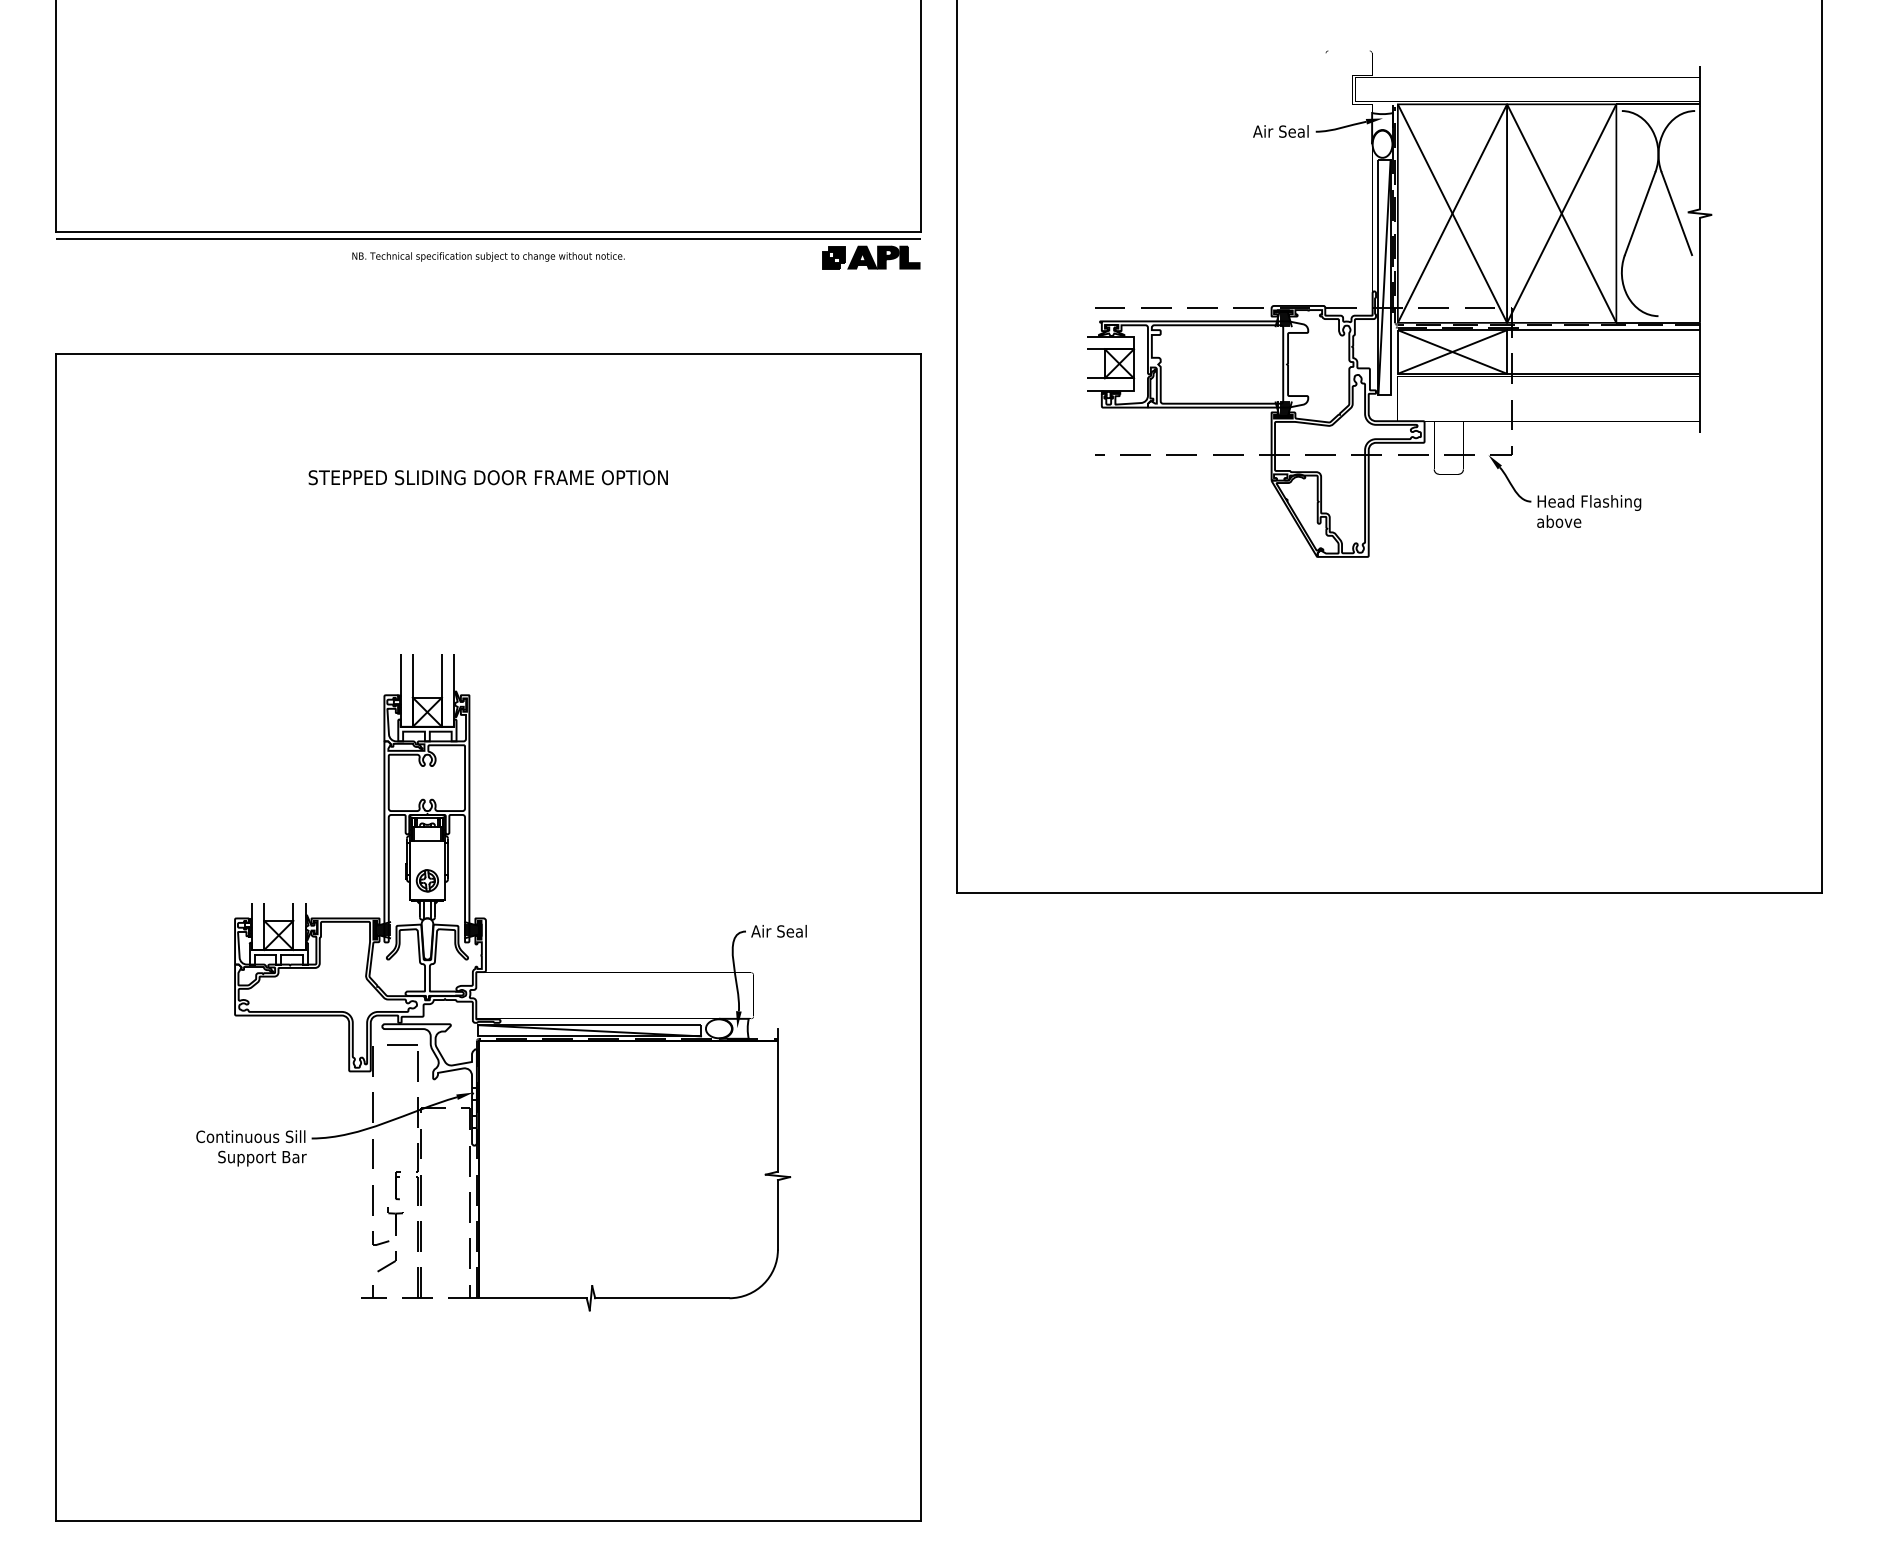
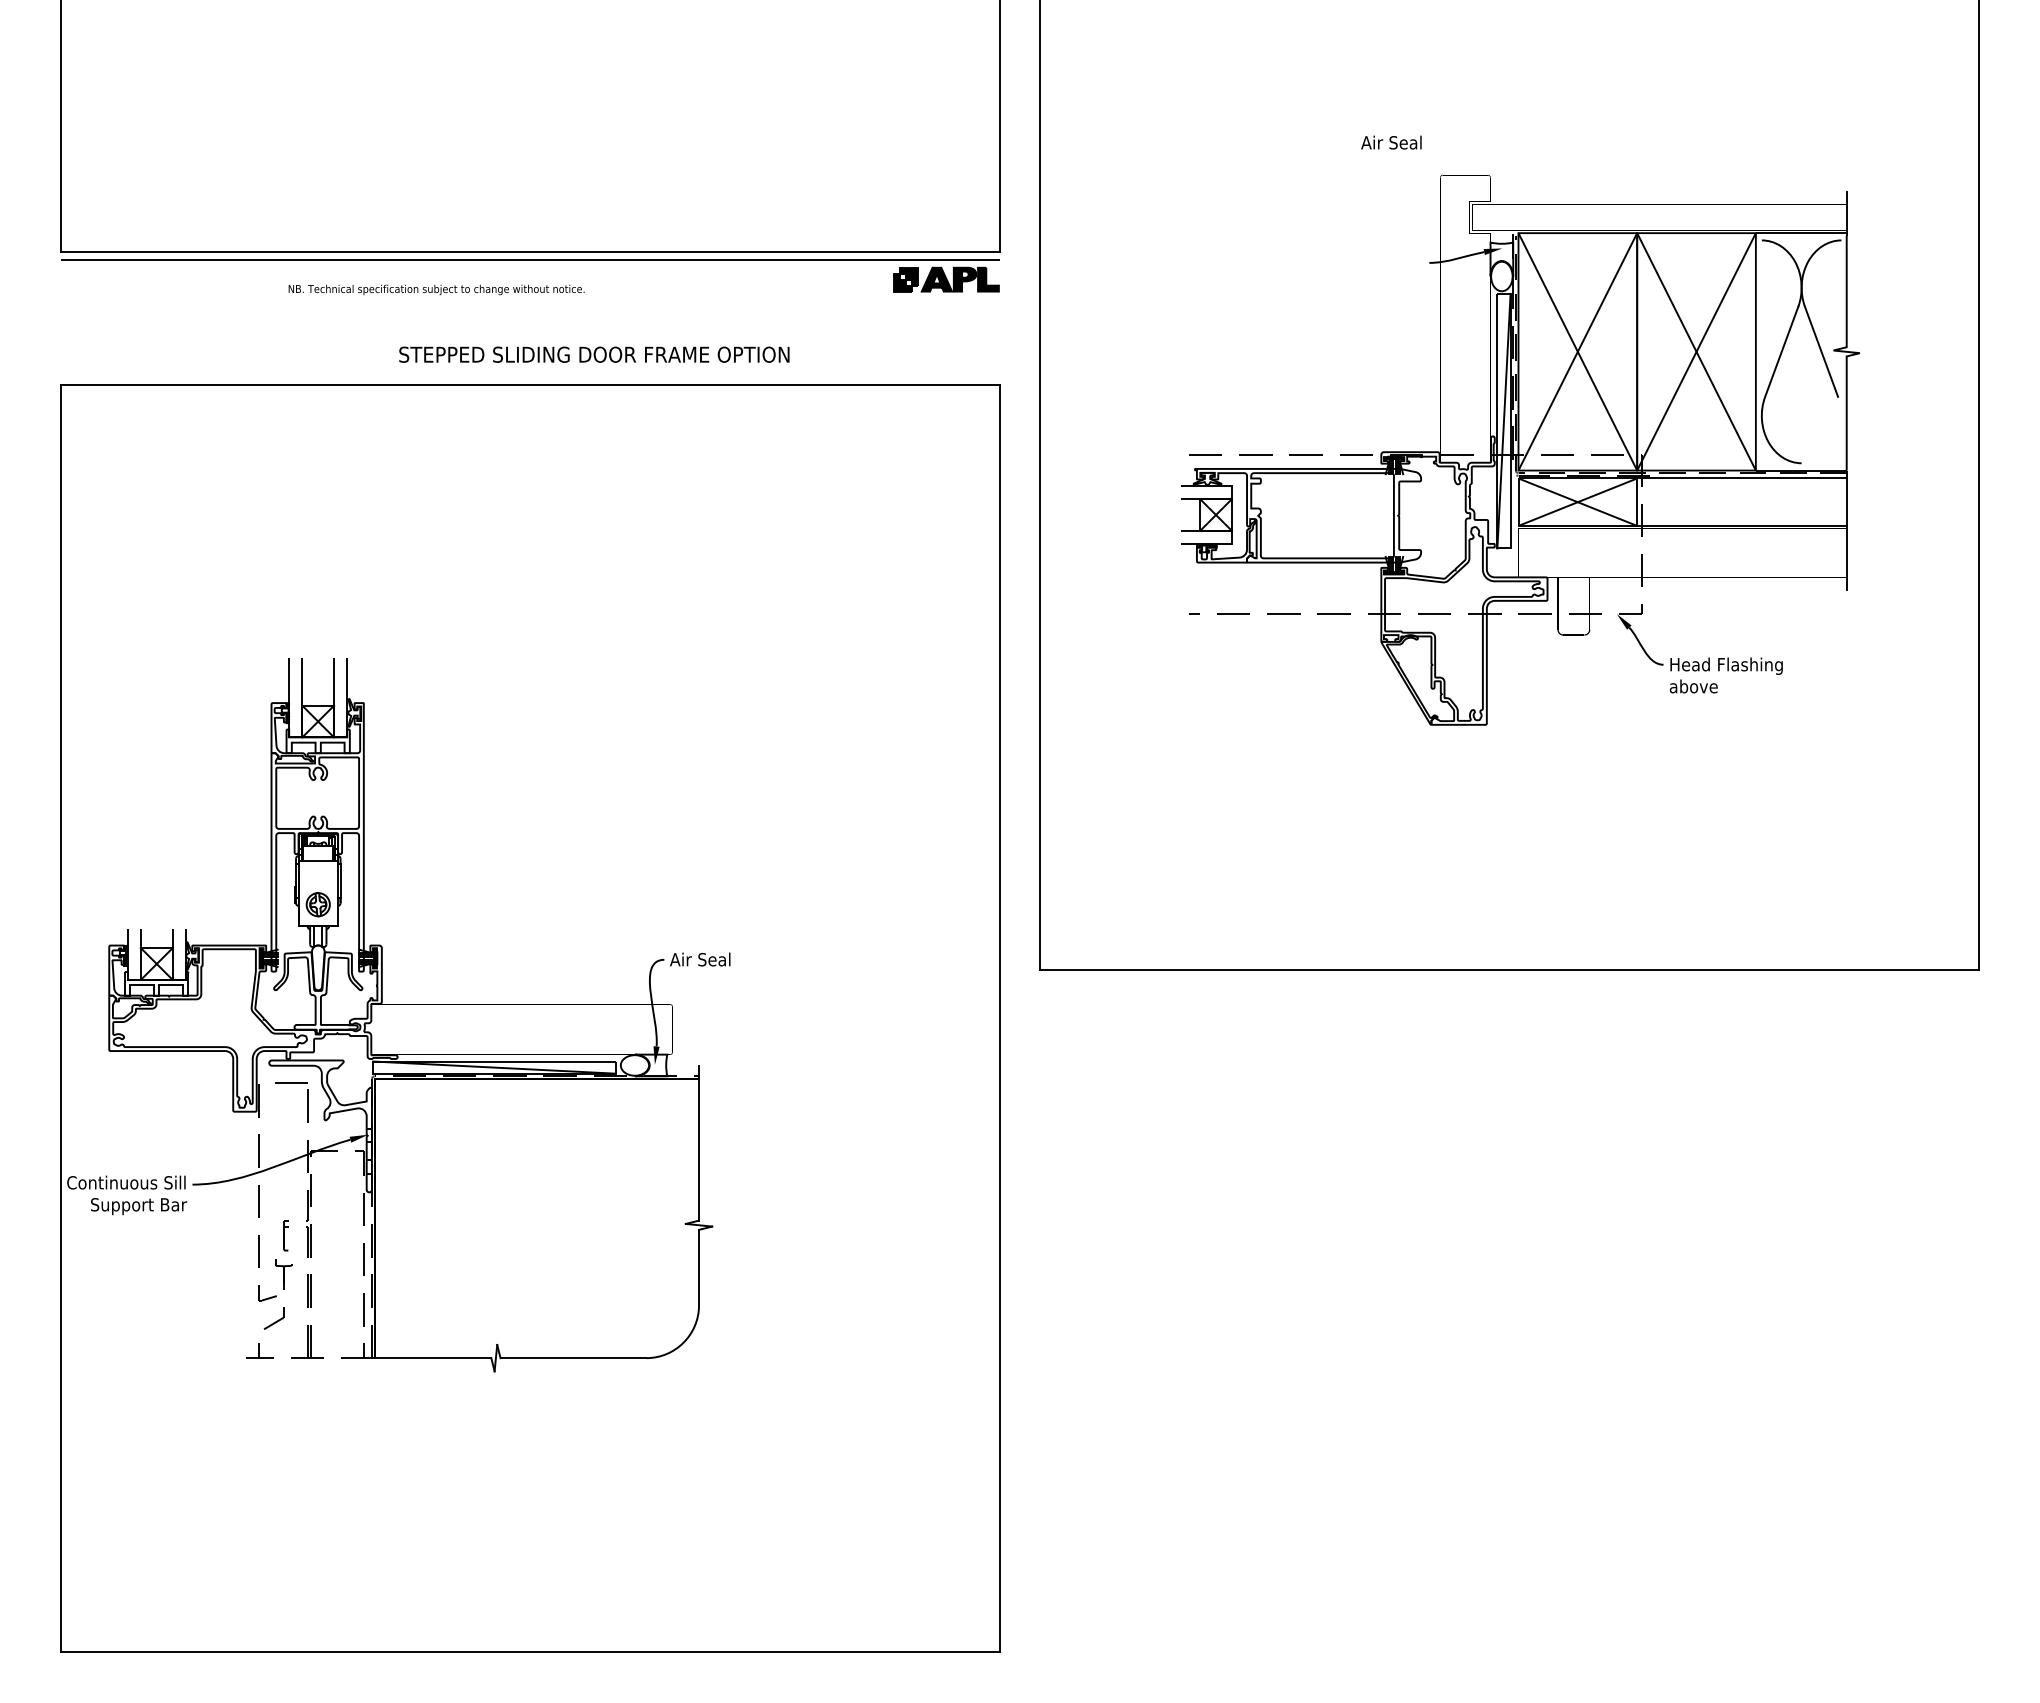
text: (488, 256) -> (436, 289), moved
part: (1399, 303) -> (1520, 449), moved
text: (488, 477) -> (594, 354), moved
part: (501, 982) -> (398, 1015), moved

